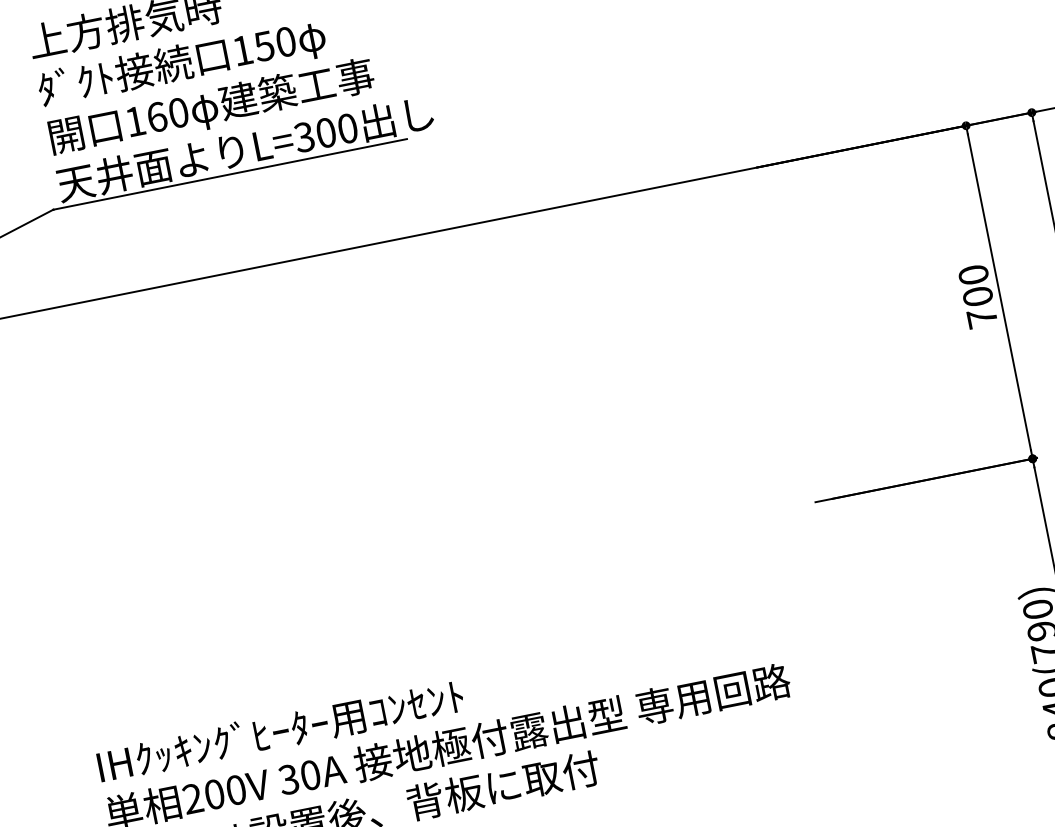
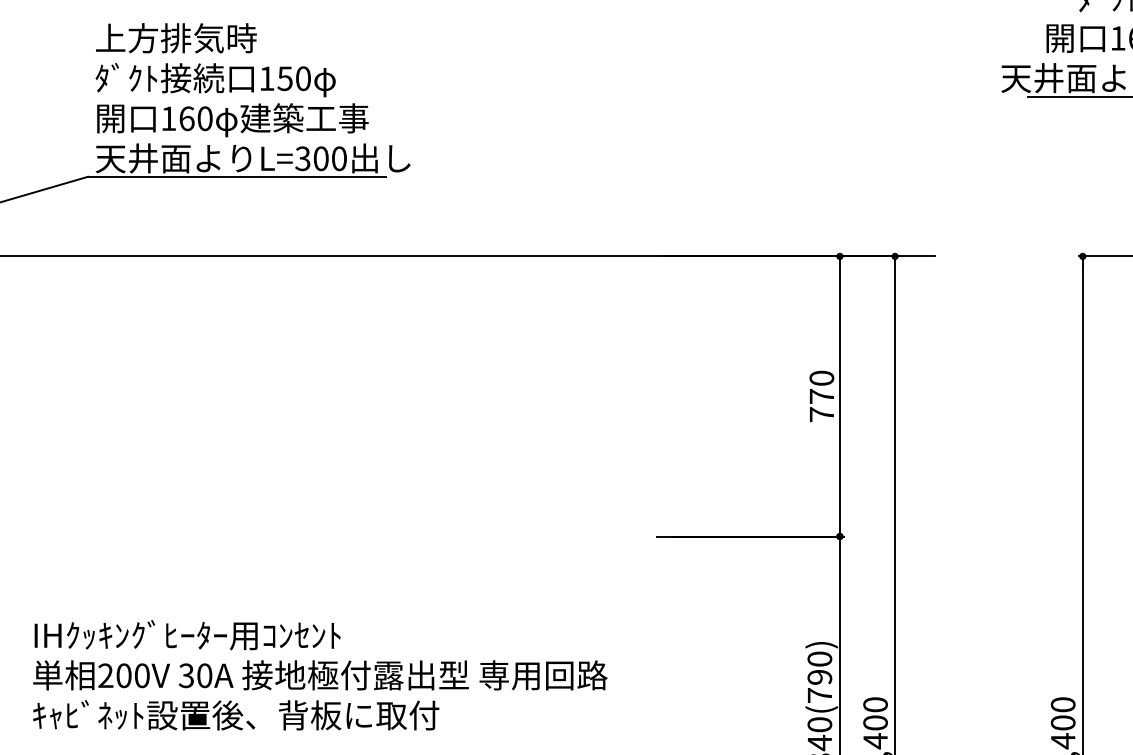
text: (977, 295) -> (821, 395), 700 -> 770

